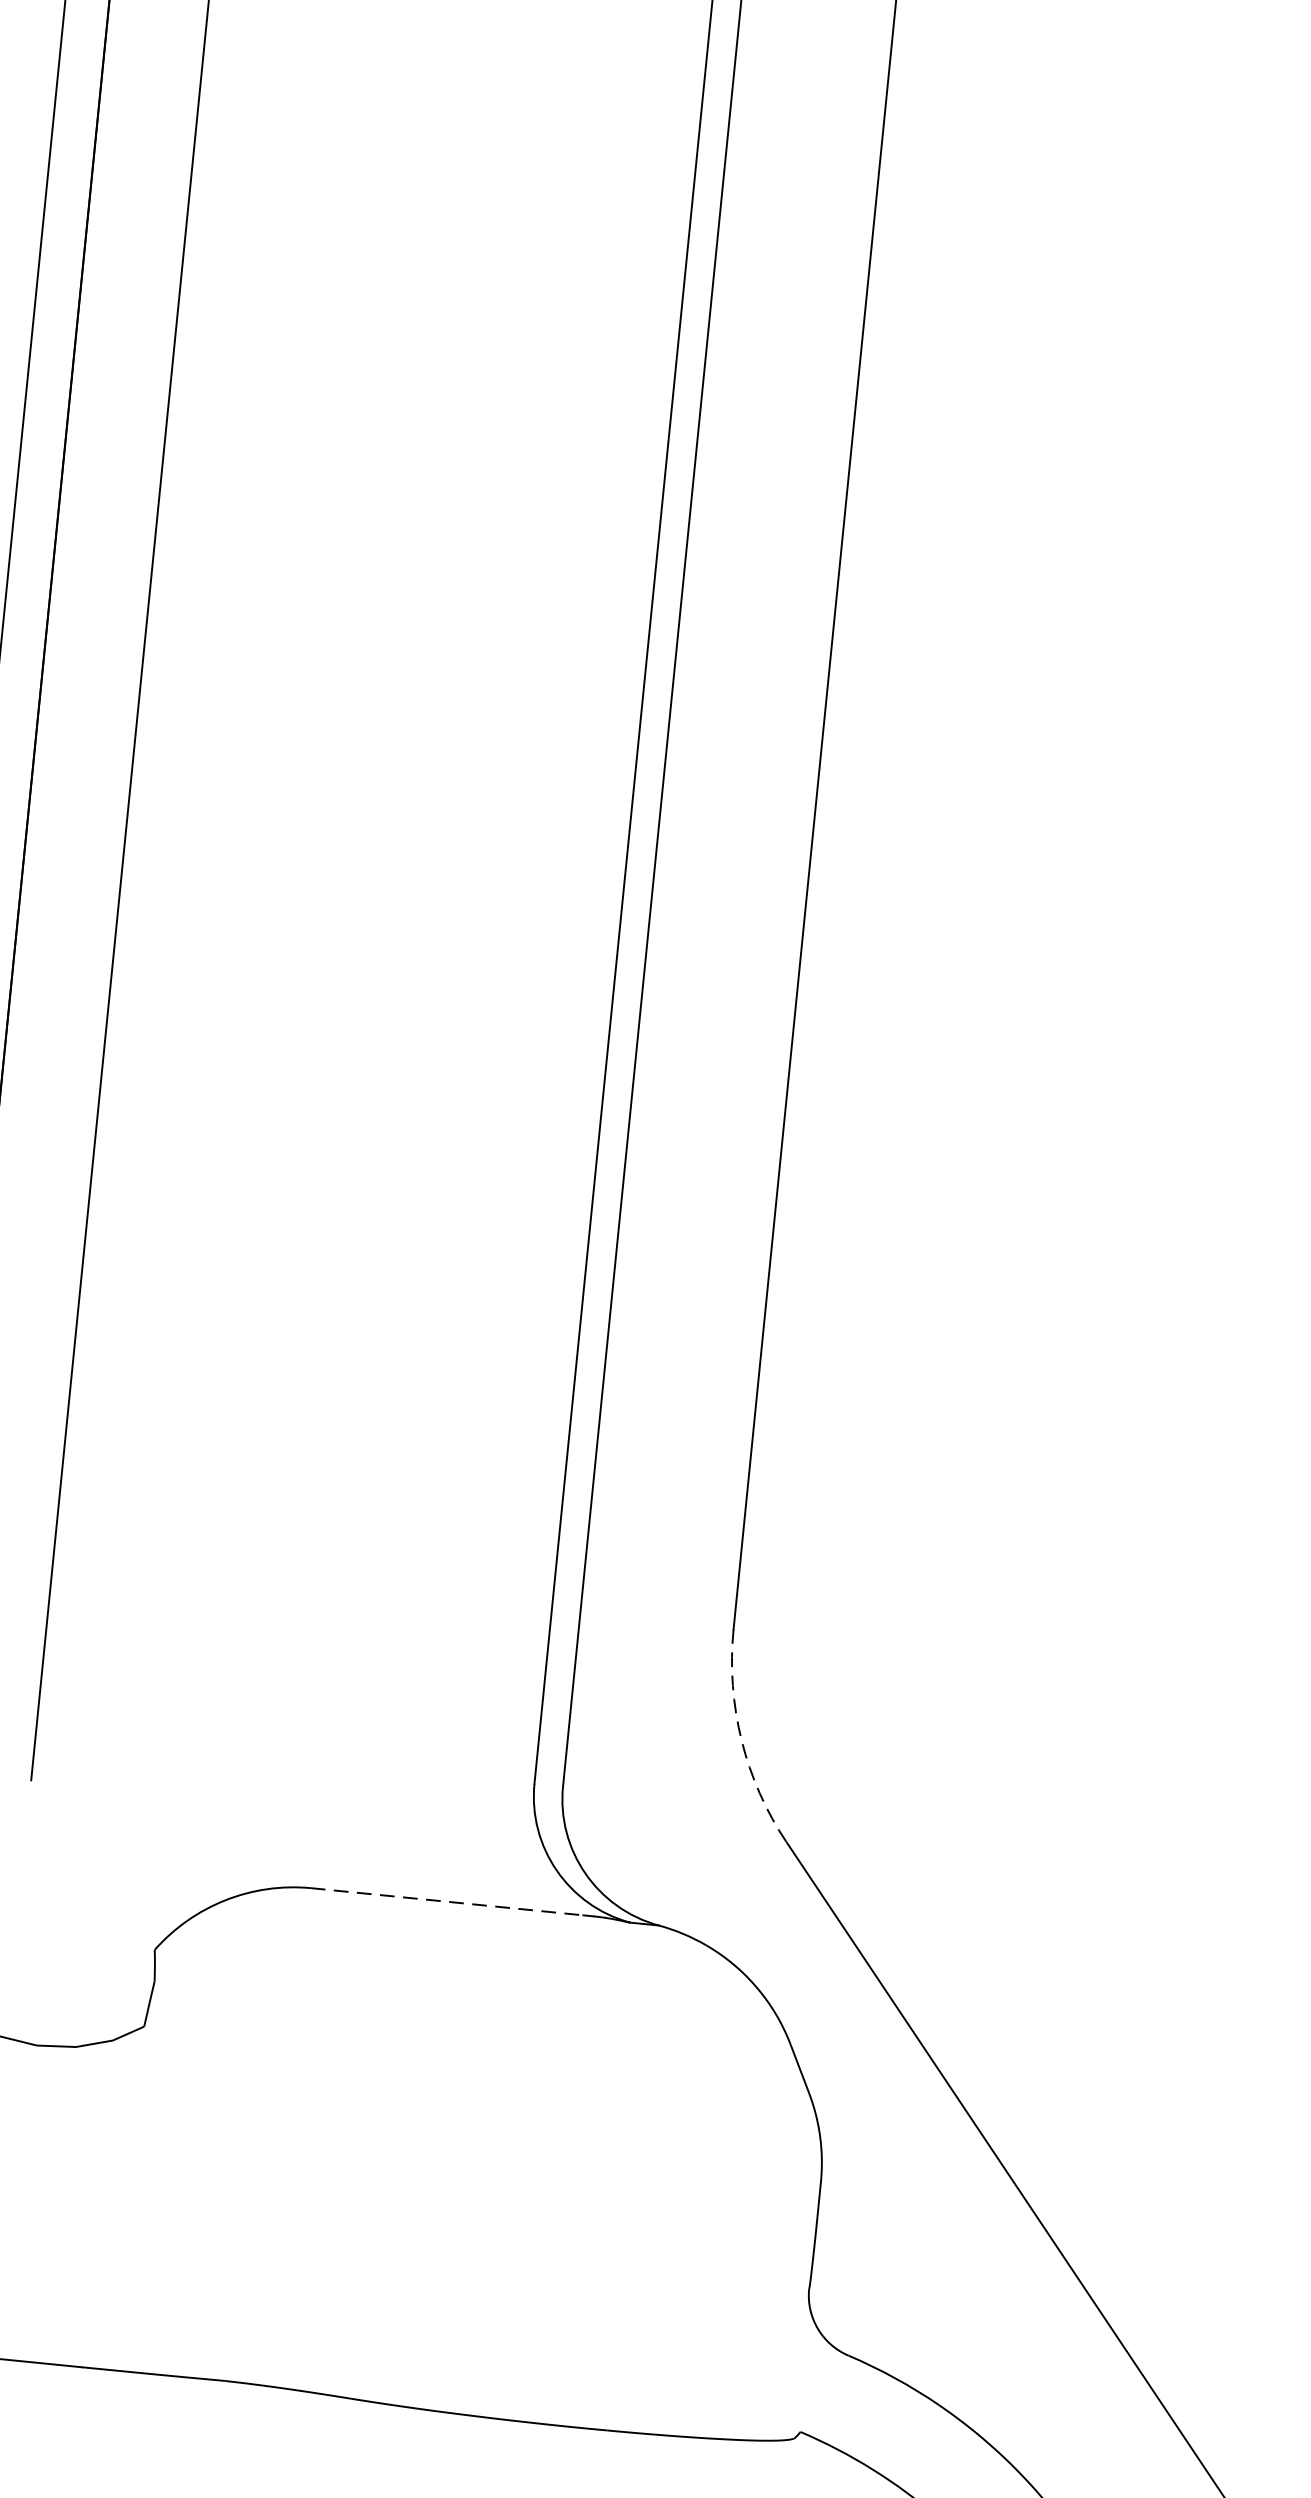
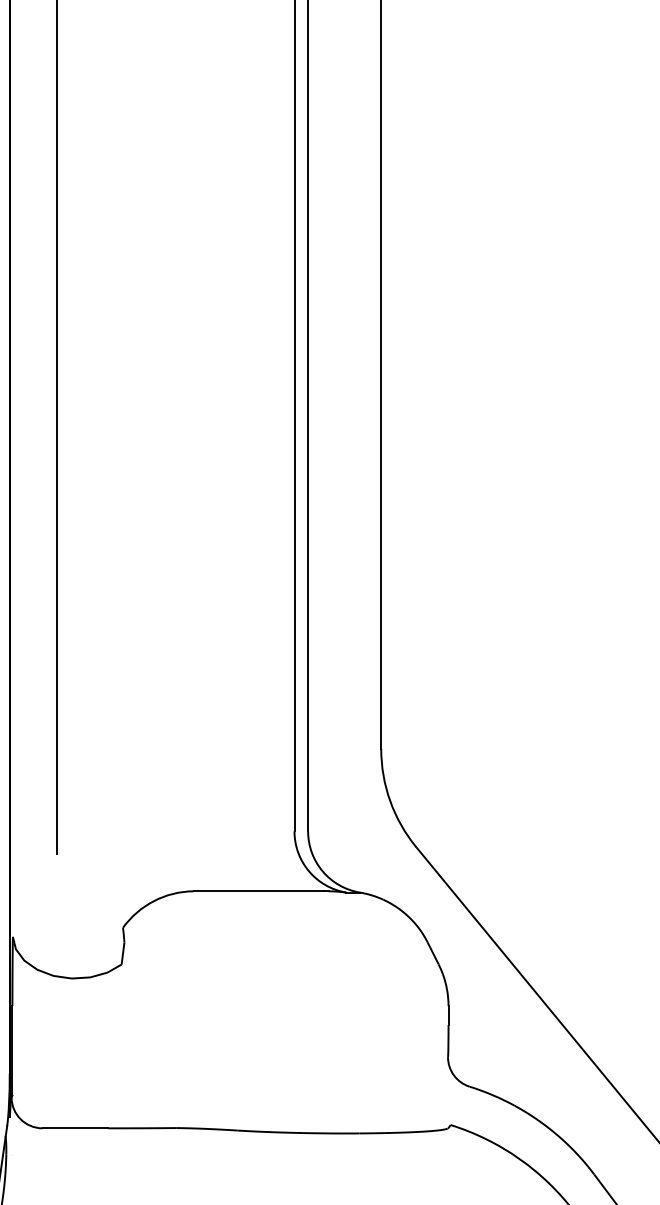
arc: (742, 1740) -> (390, 801), dashed -> solid
line: (448, 1902) -> (259, 891), dashed -> solid

